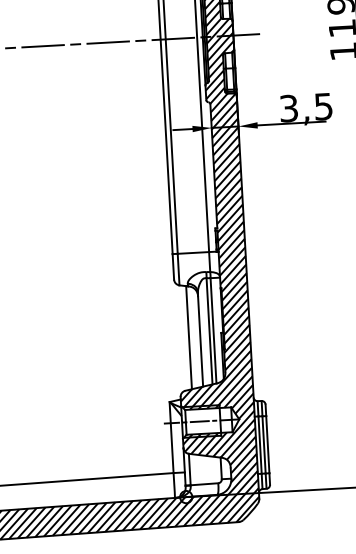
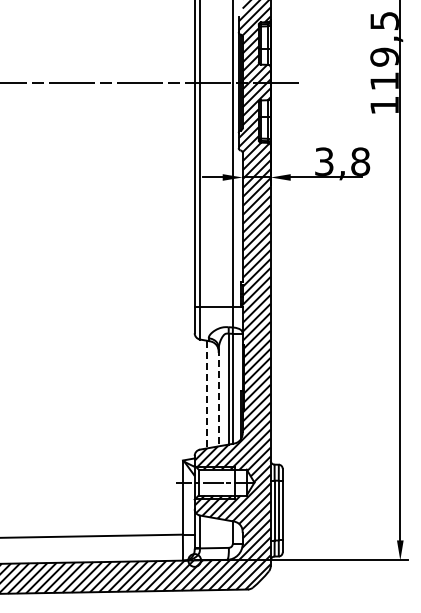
text: (323, 106) -> (360, 161), 3,5 -> 3,8
line: (188, 337) -> (206, 394), solid -> dashed
line: (200, 339) -> (218, 397), solid -> dashed

